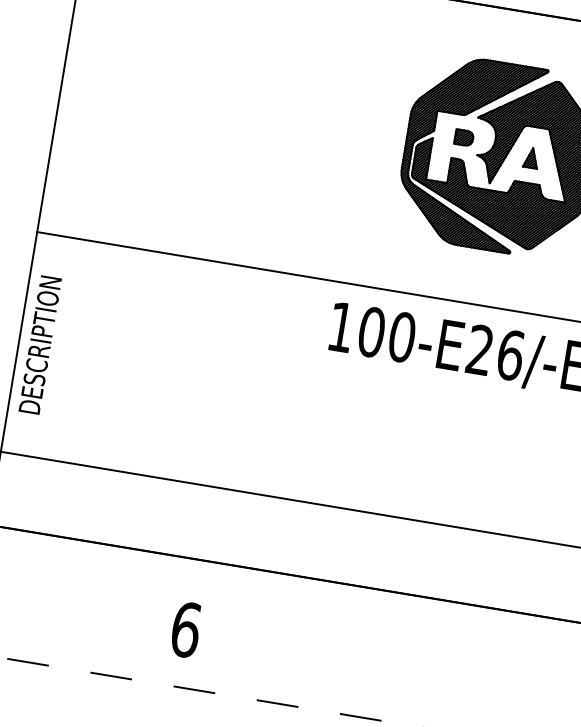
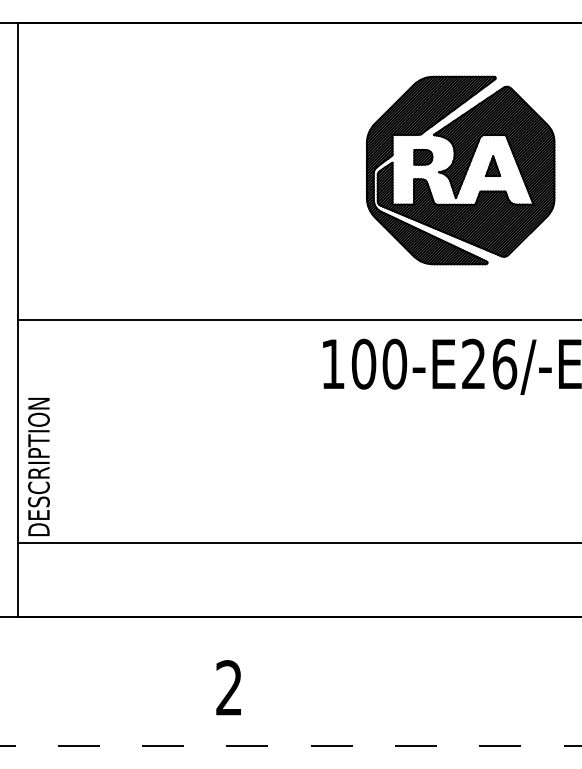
text: (39, 344) -> (38, 466), moved
text: (186, 630) -> (229, 688), 6 -> 2

